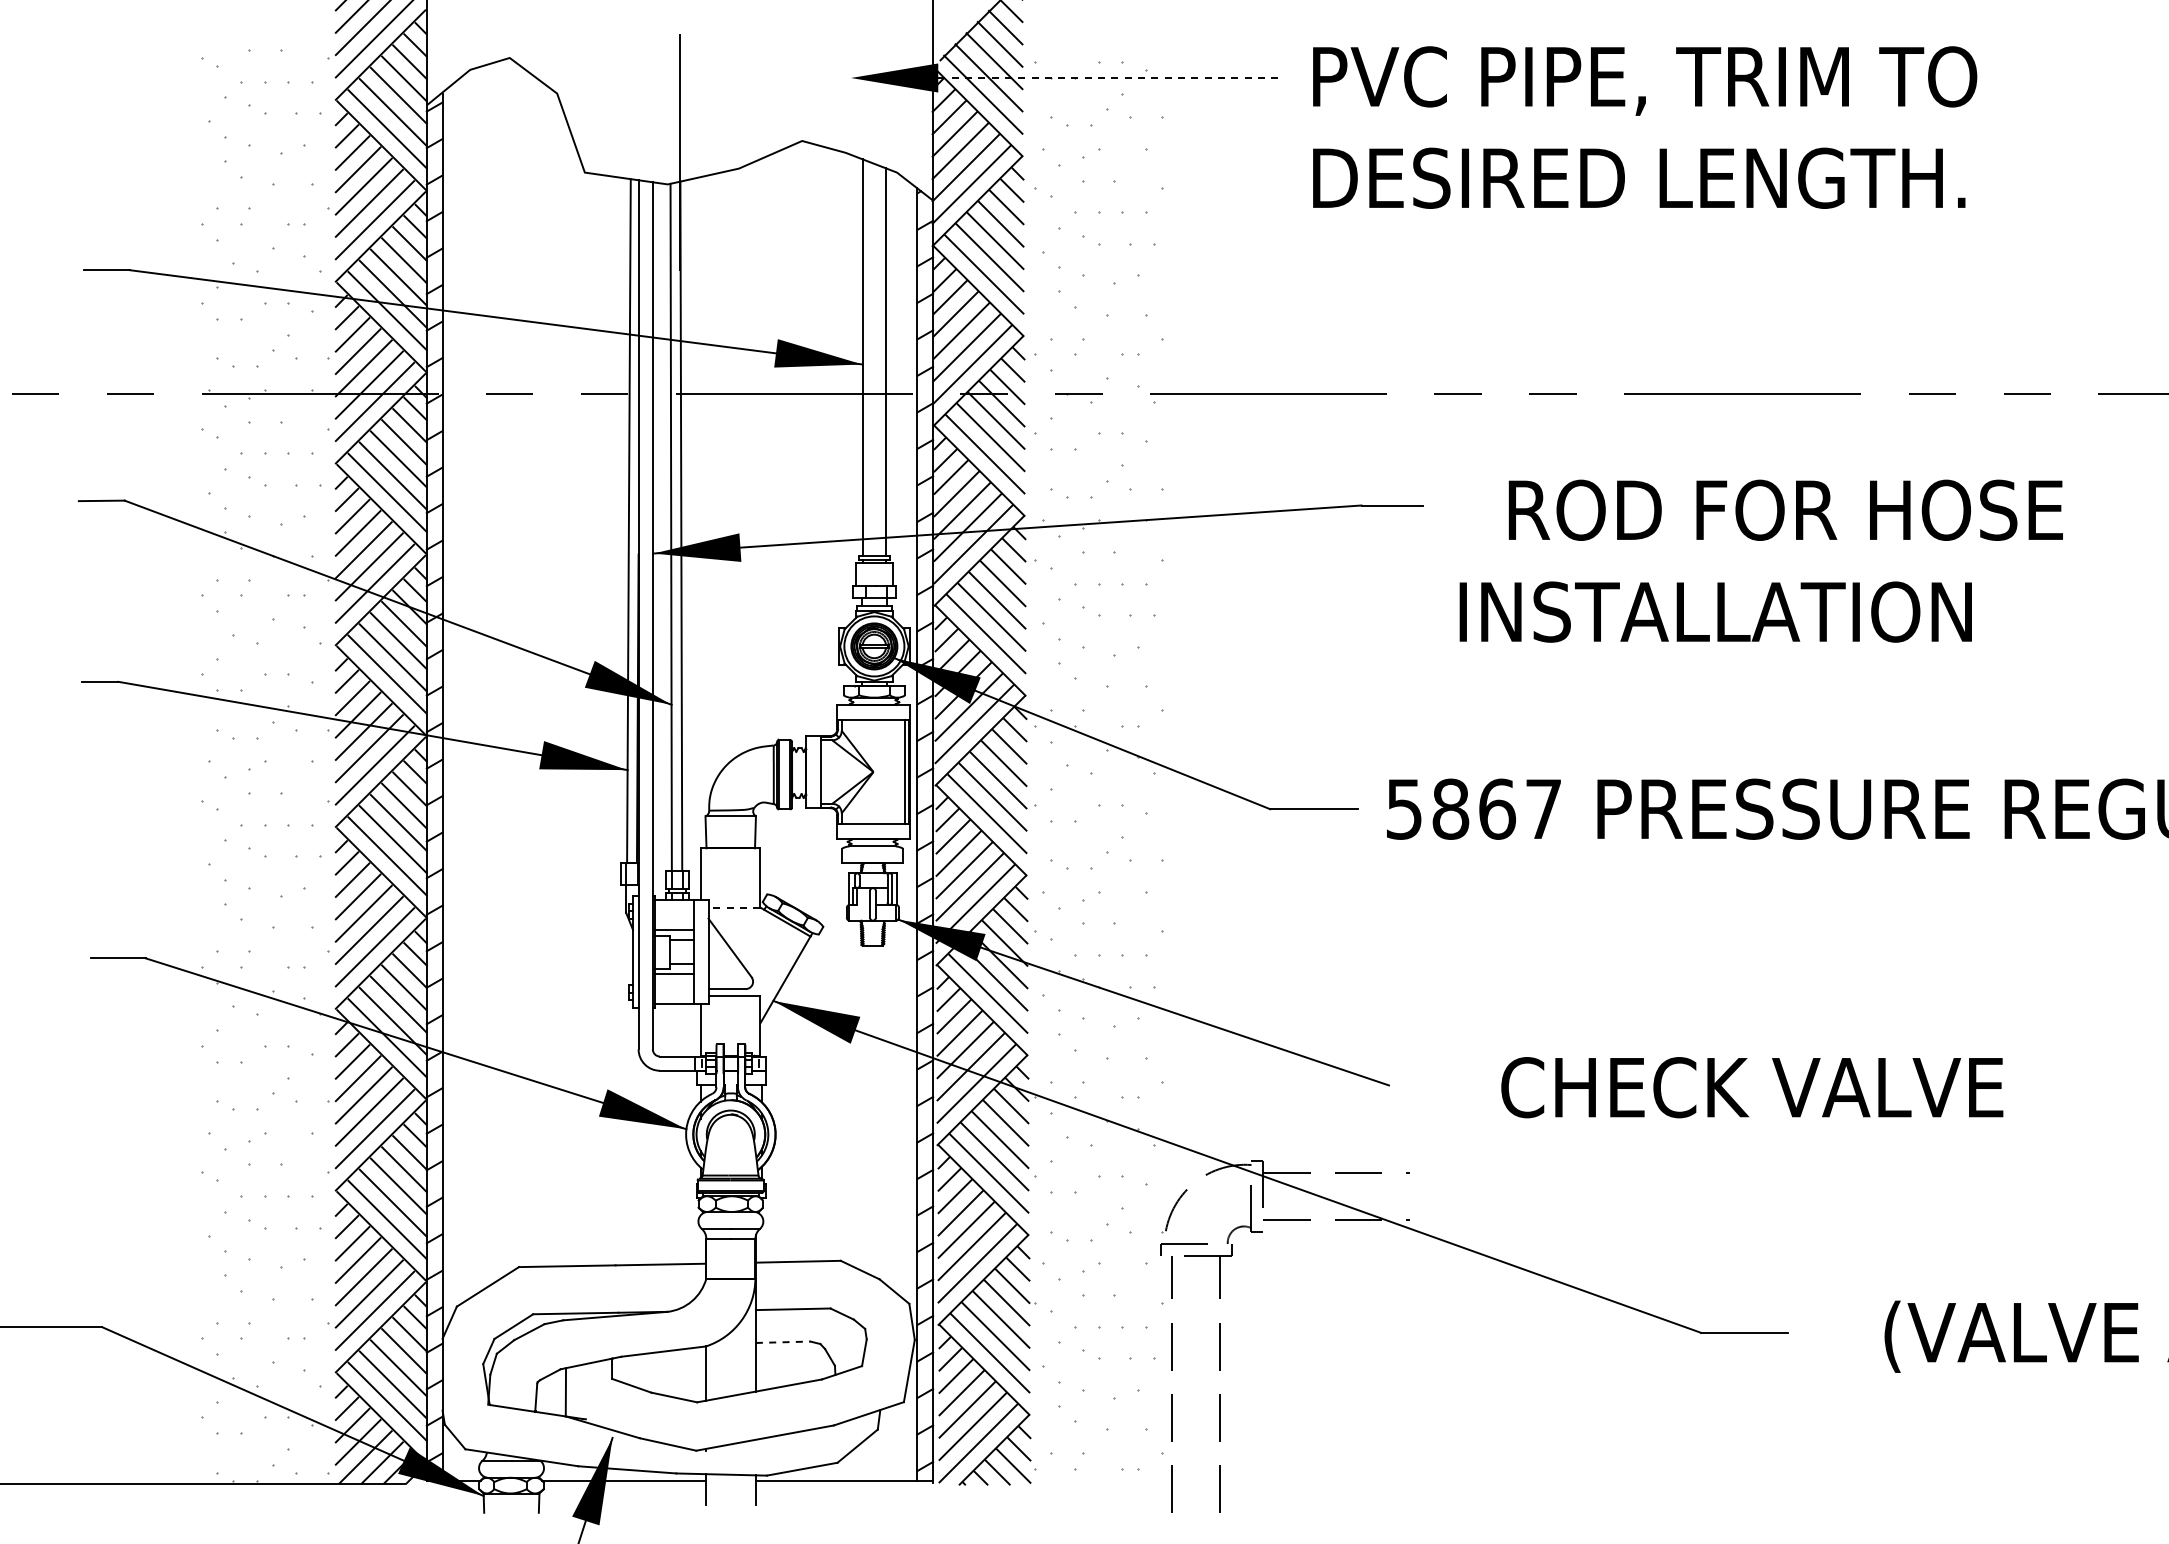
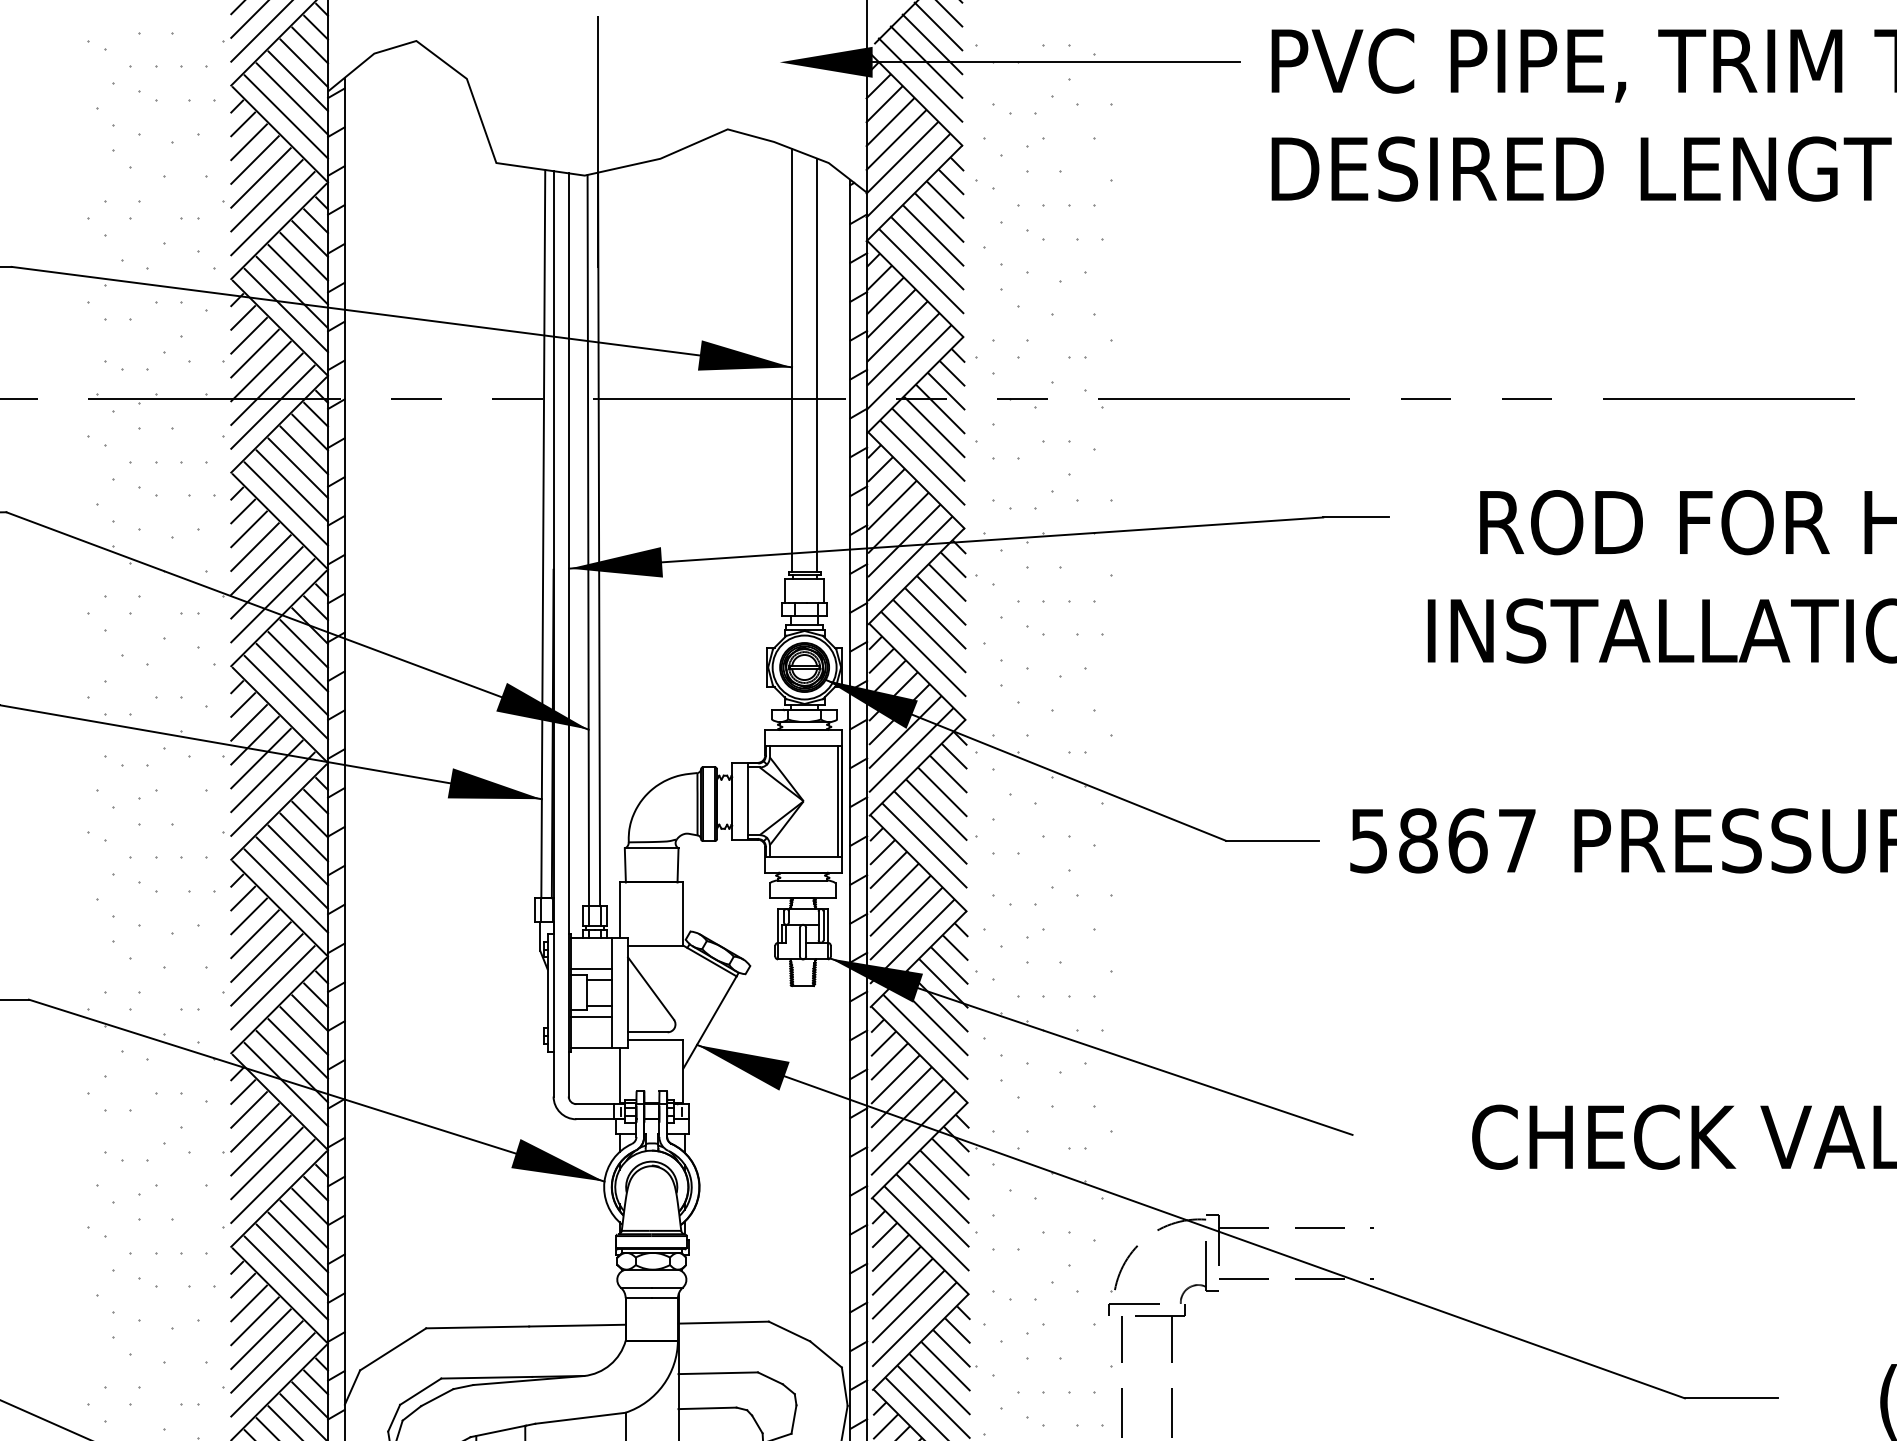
line: (1110, 78) -> (1056, 62), dashed -> solid
line: (734, 907) -> (655, 945), dashed -> solid
line: (783, 1342) -> (707, 1408), dashed -> solid

